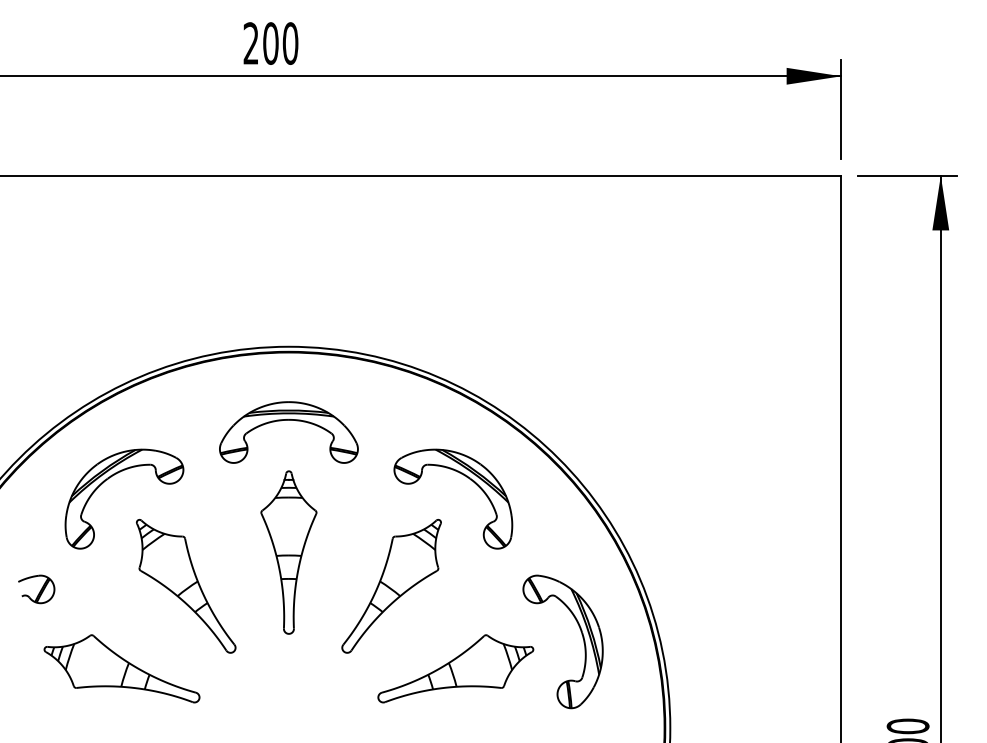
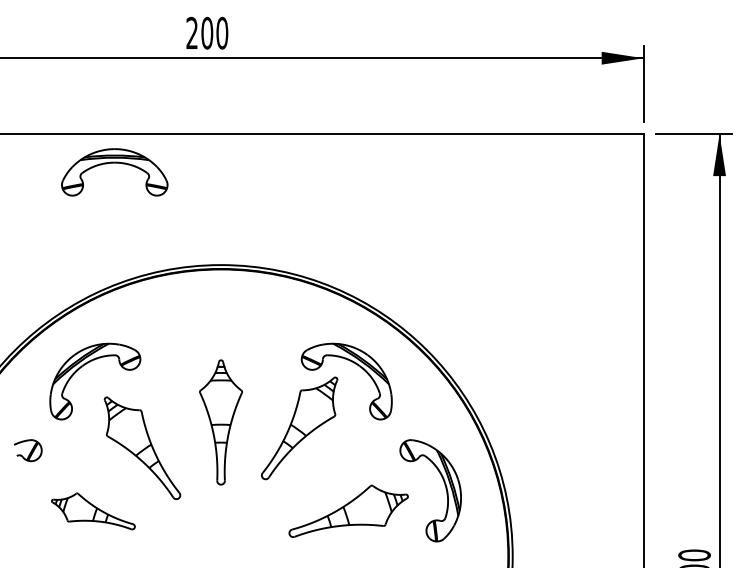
part: (288, 420) -> (114, 163), moved
part: (391, 586) -> (299, 428), moved
part: (121, 668) -> (93, 511), size x0.7

